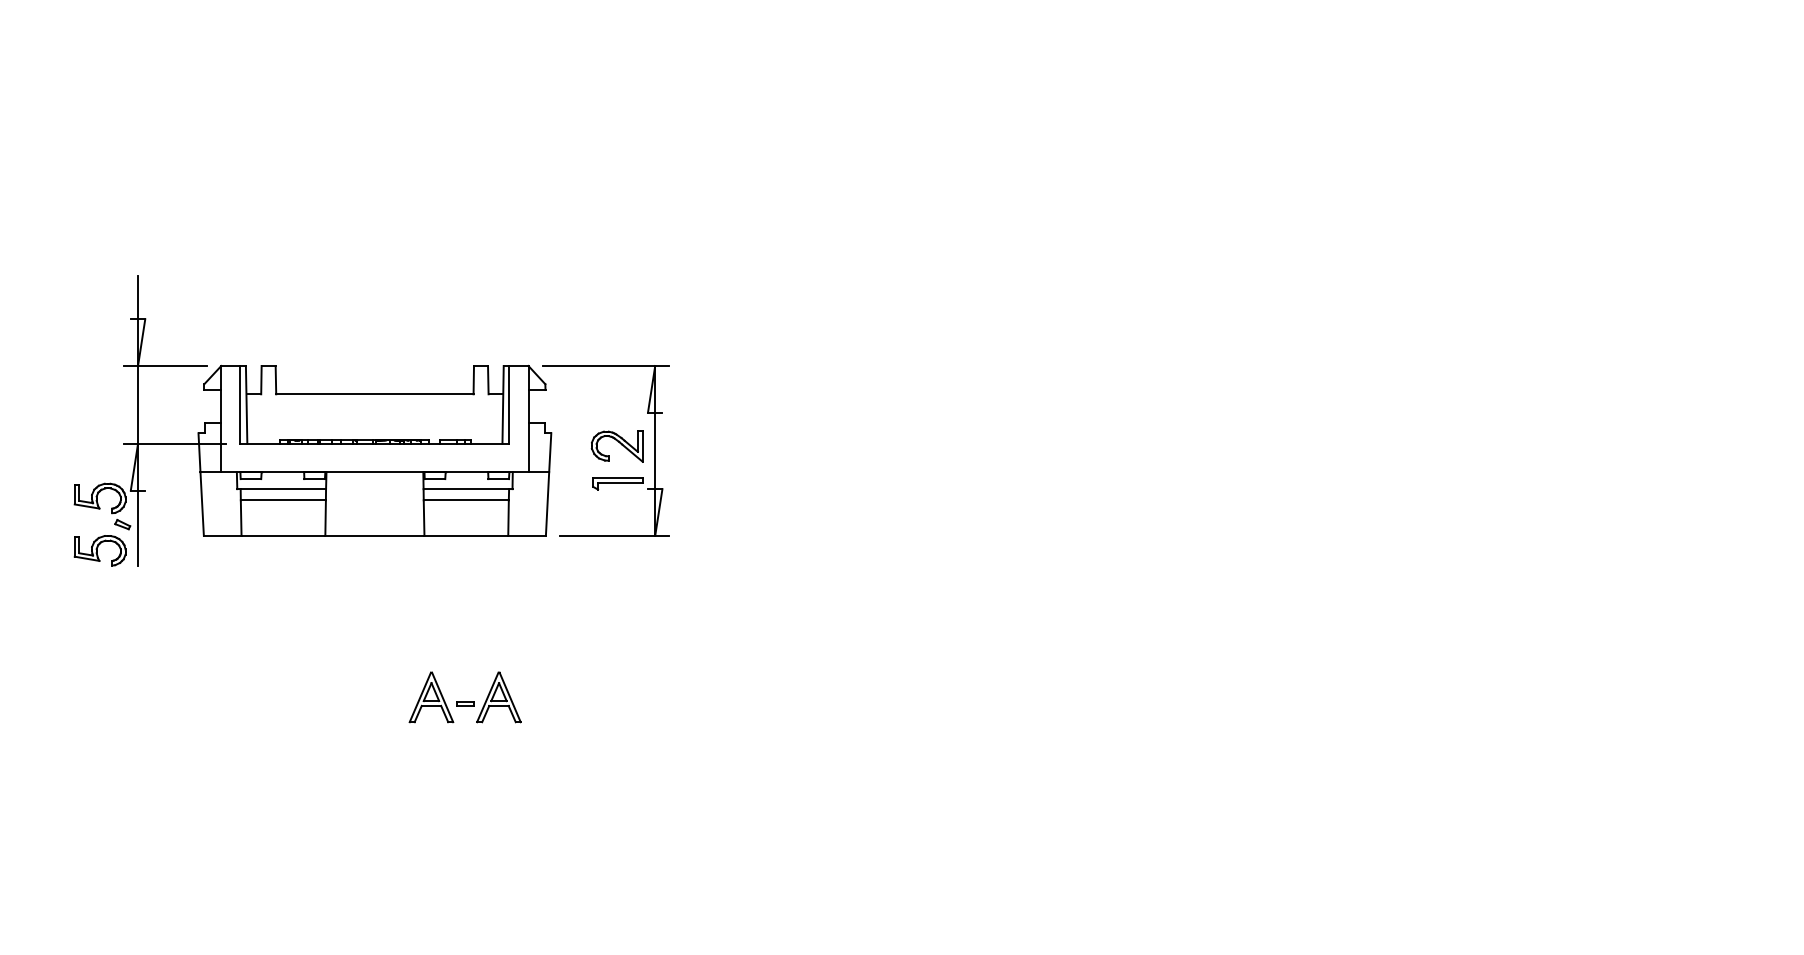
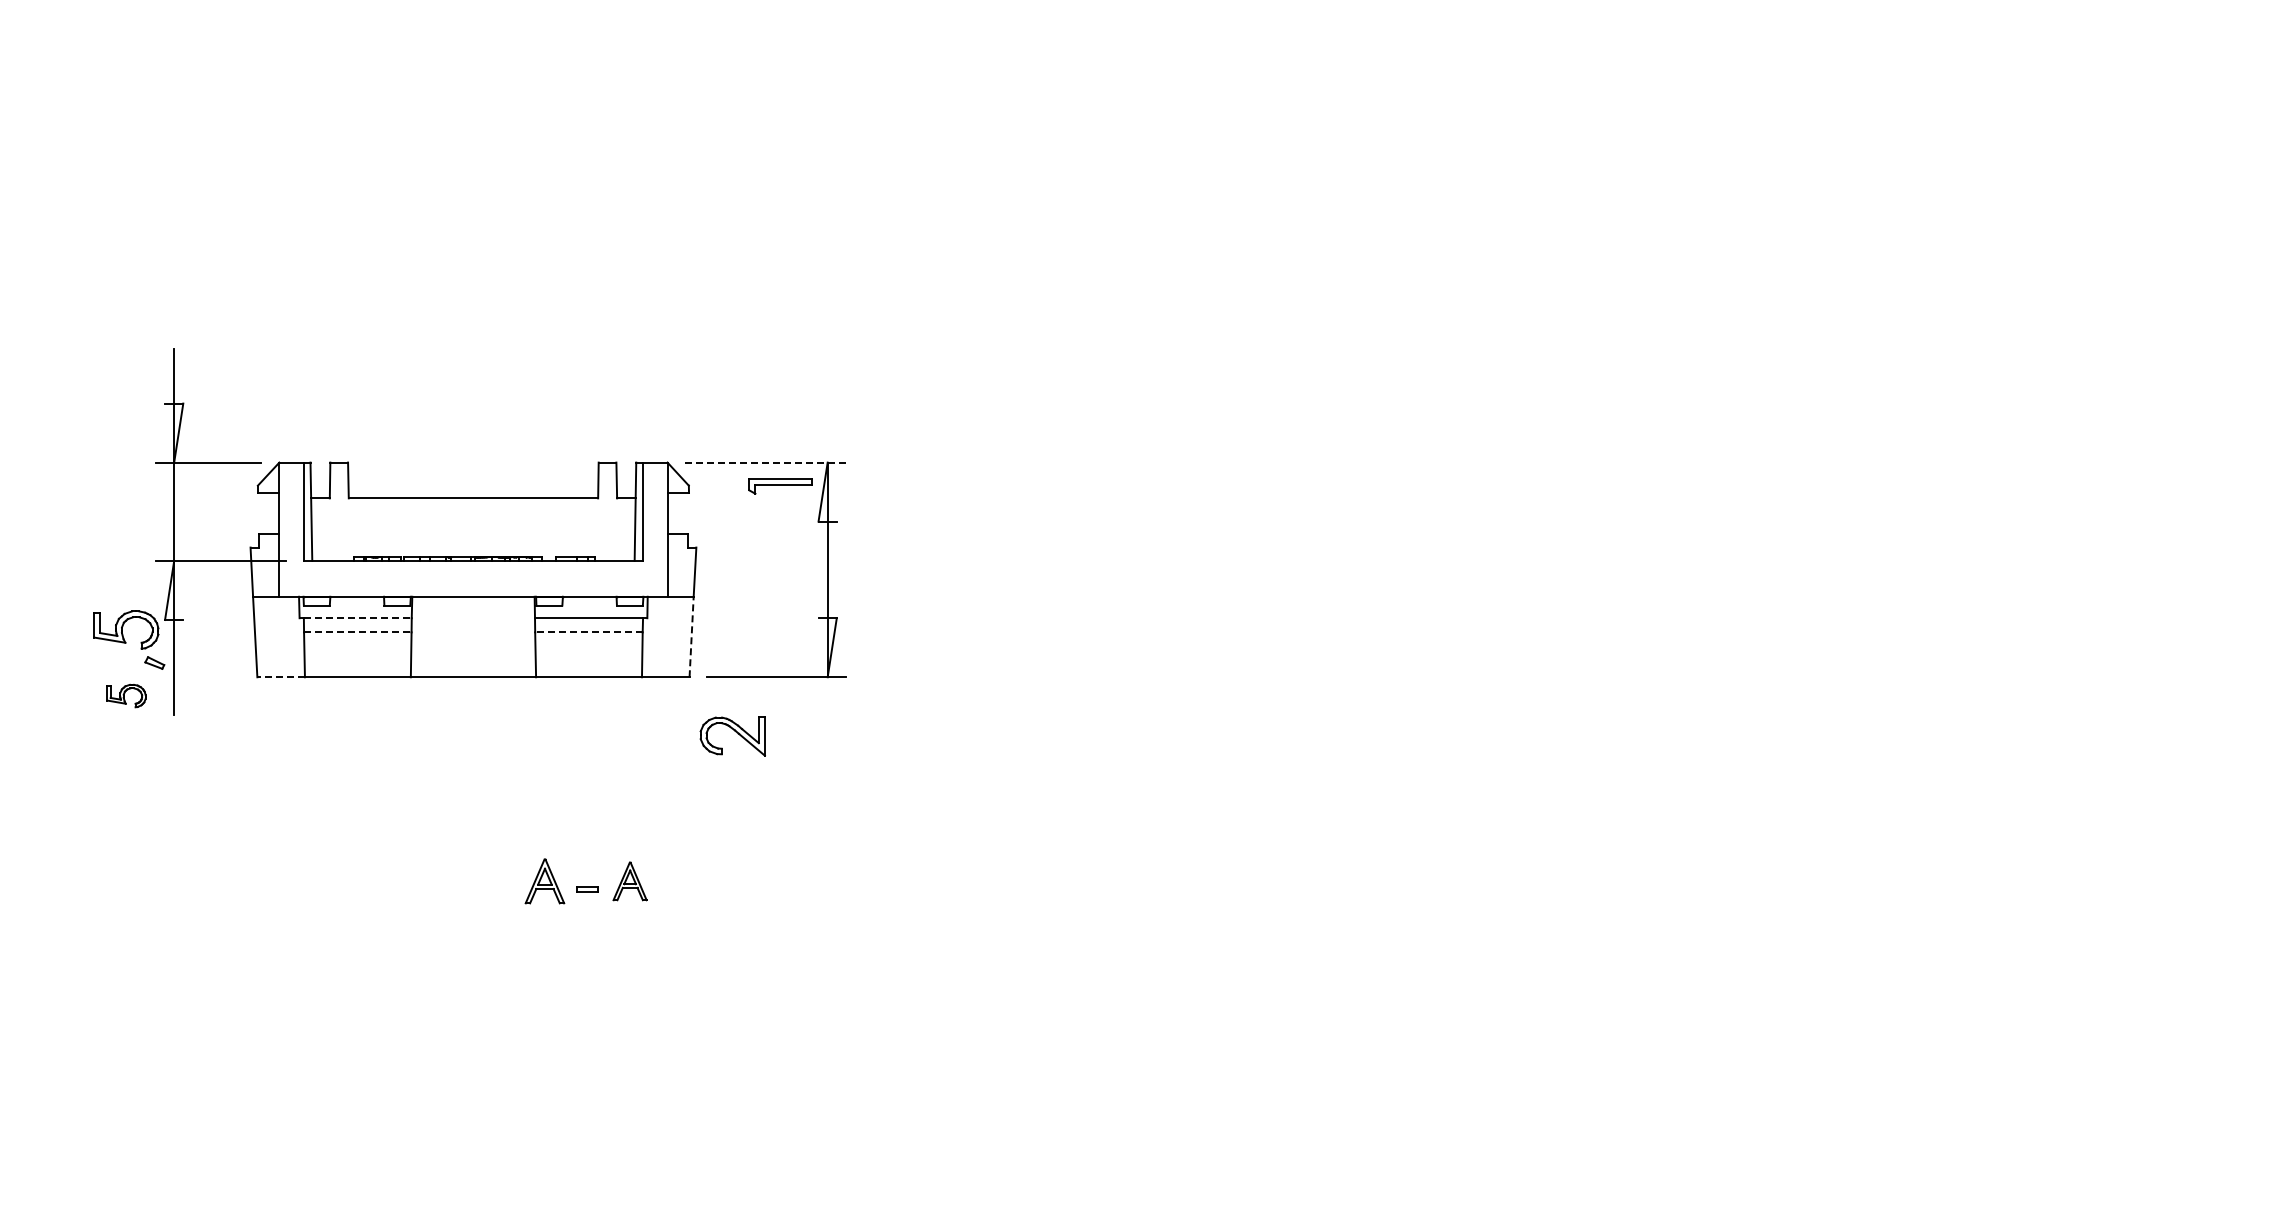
line: (606, 365) -> (766, 462), solid -> dashed
part: (617, 446) -> (732, 736), moved
part: (617, 483) -> (780, 486), moved
line: (283, 489) -> (357, 618), solid -> dashed
line: (283, 500) -> (357, 632), solid -> dashed
line: (465, 500) -> (588, 632), solid -> dashed
line: (547, 503) -> (691, 636), solid -> dashed
line: (222, 536) -> (281, 677), solid -> dashed
part: (100, 550) -> (126, 695), size x0.6
part: (431, 697) -> (544, 881), size x0.7
part: (498, 697) -> (629, 881), size x0.6

